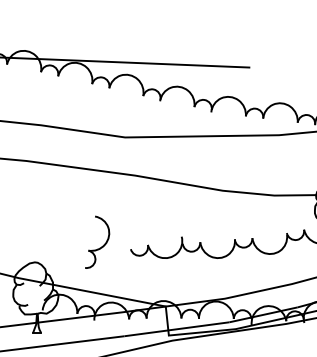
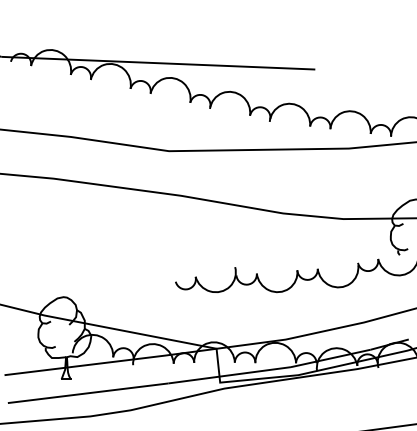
part: (101, 246) -> (141, 278), removed

